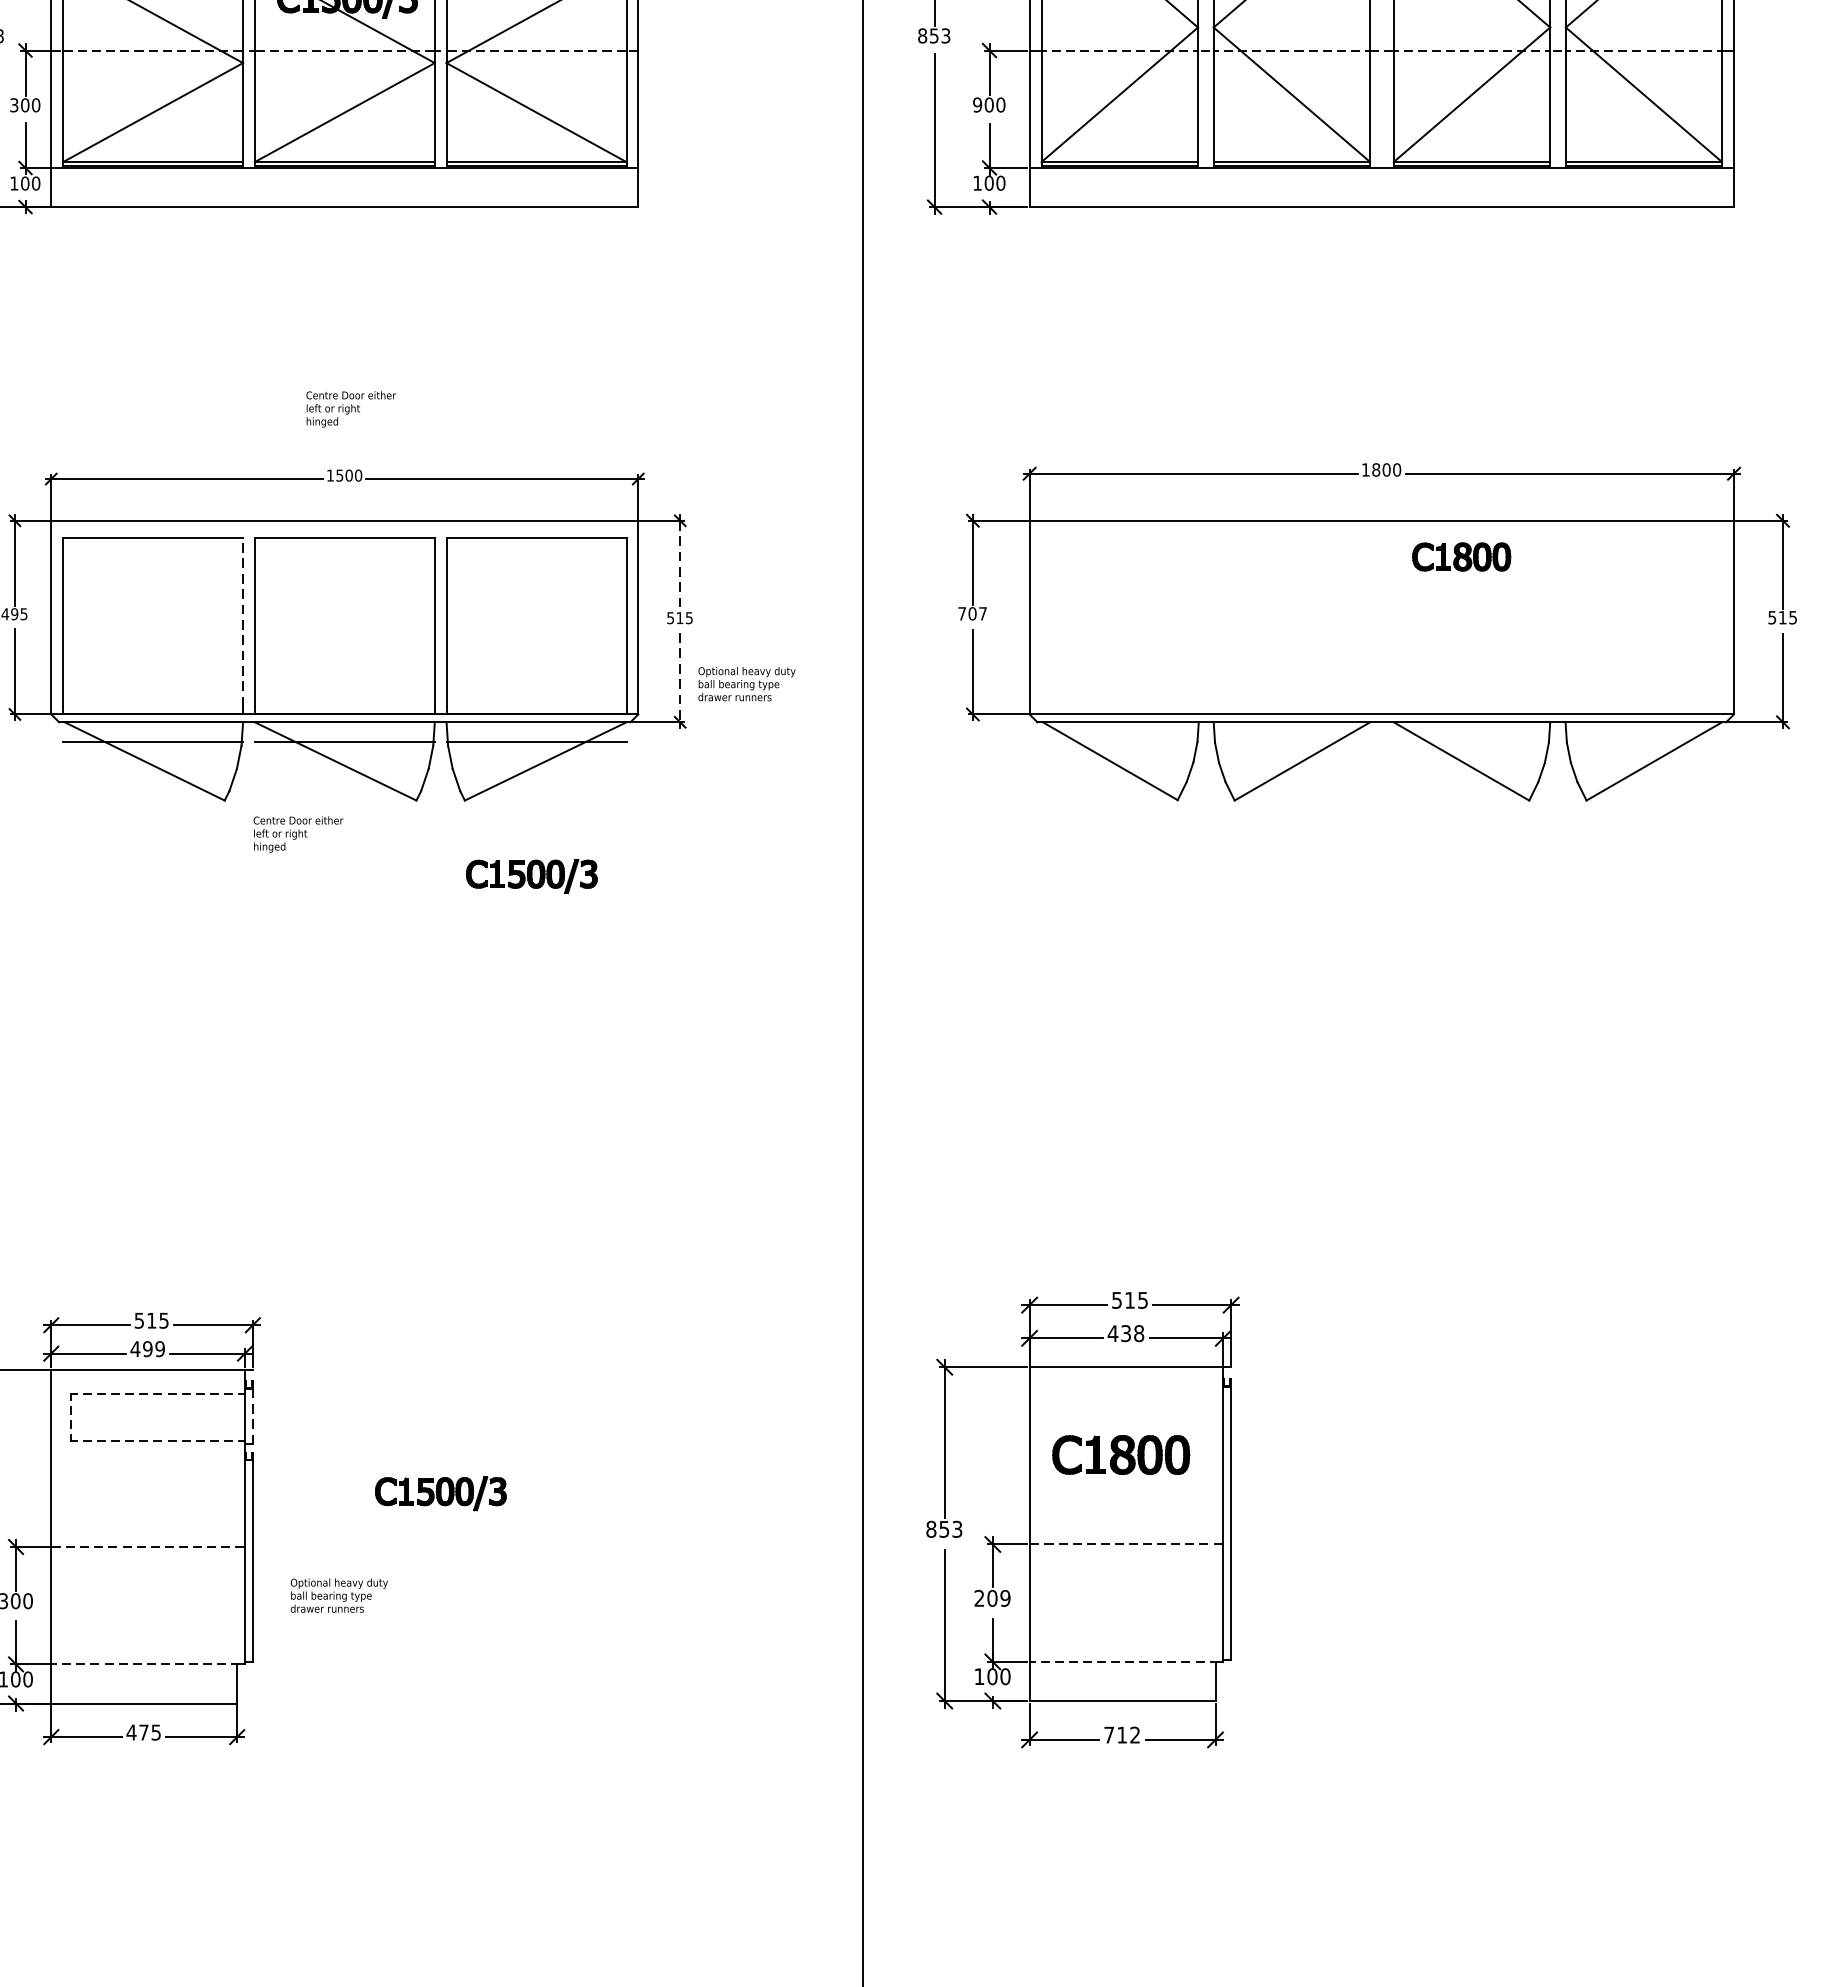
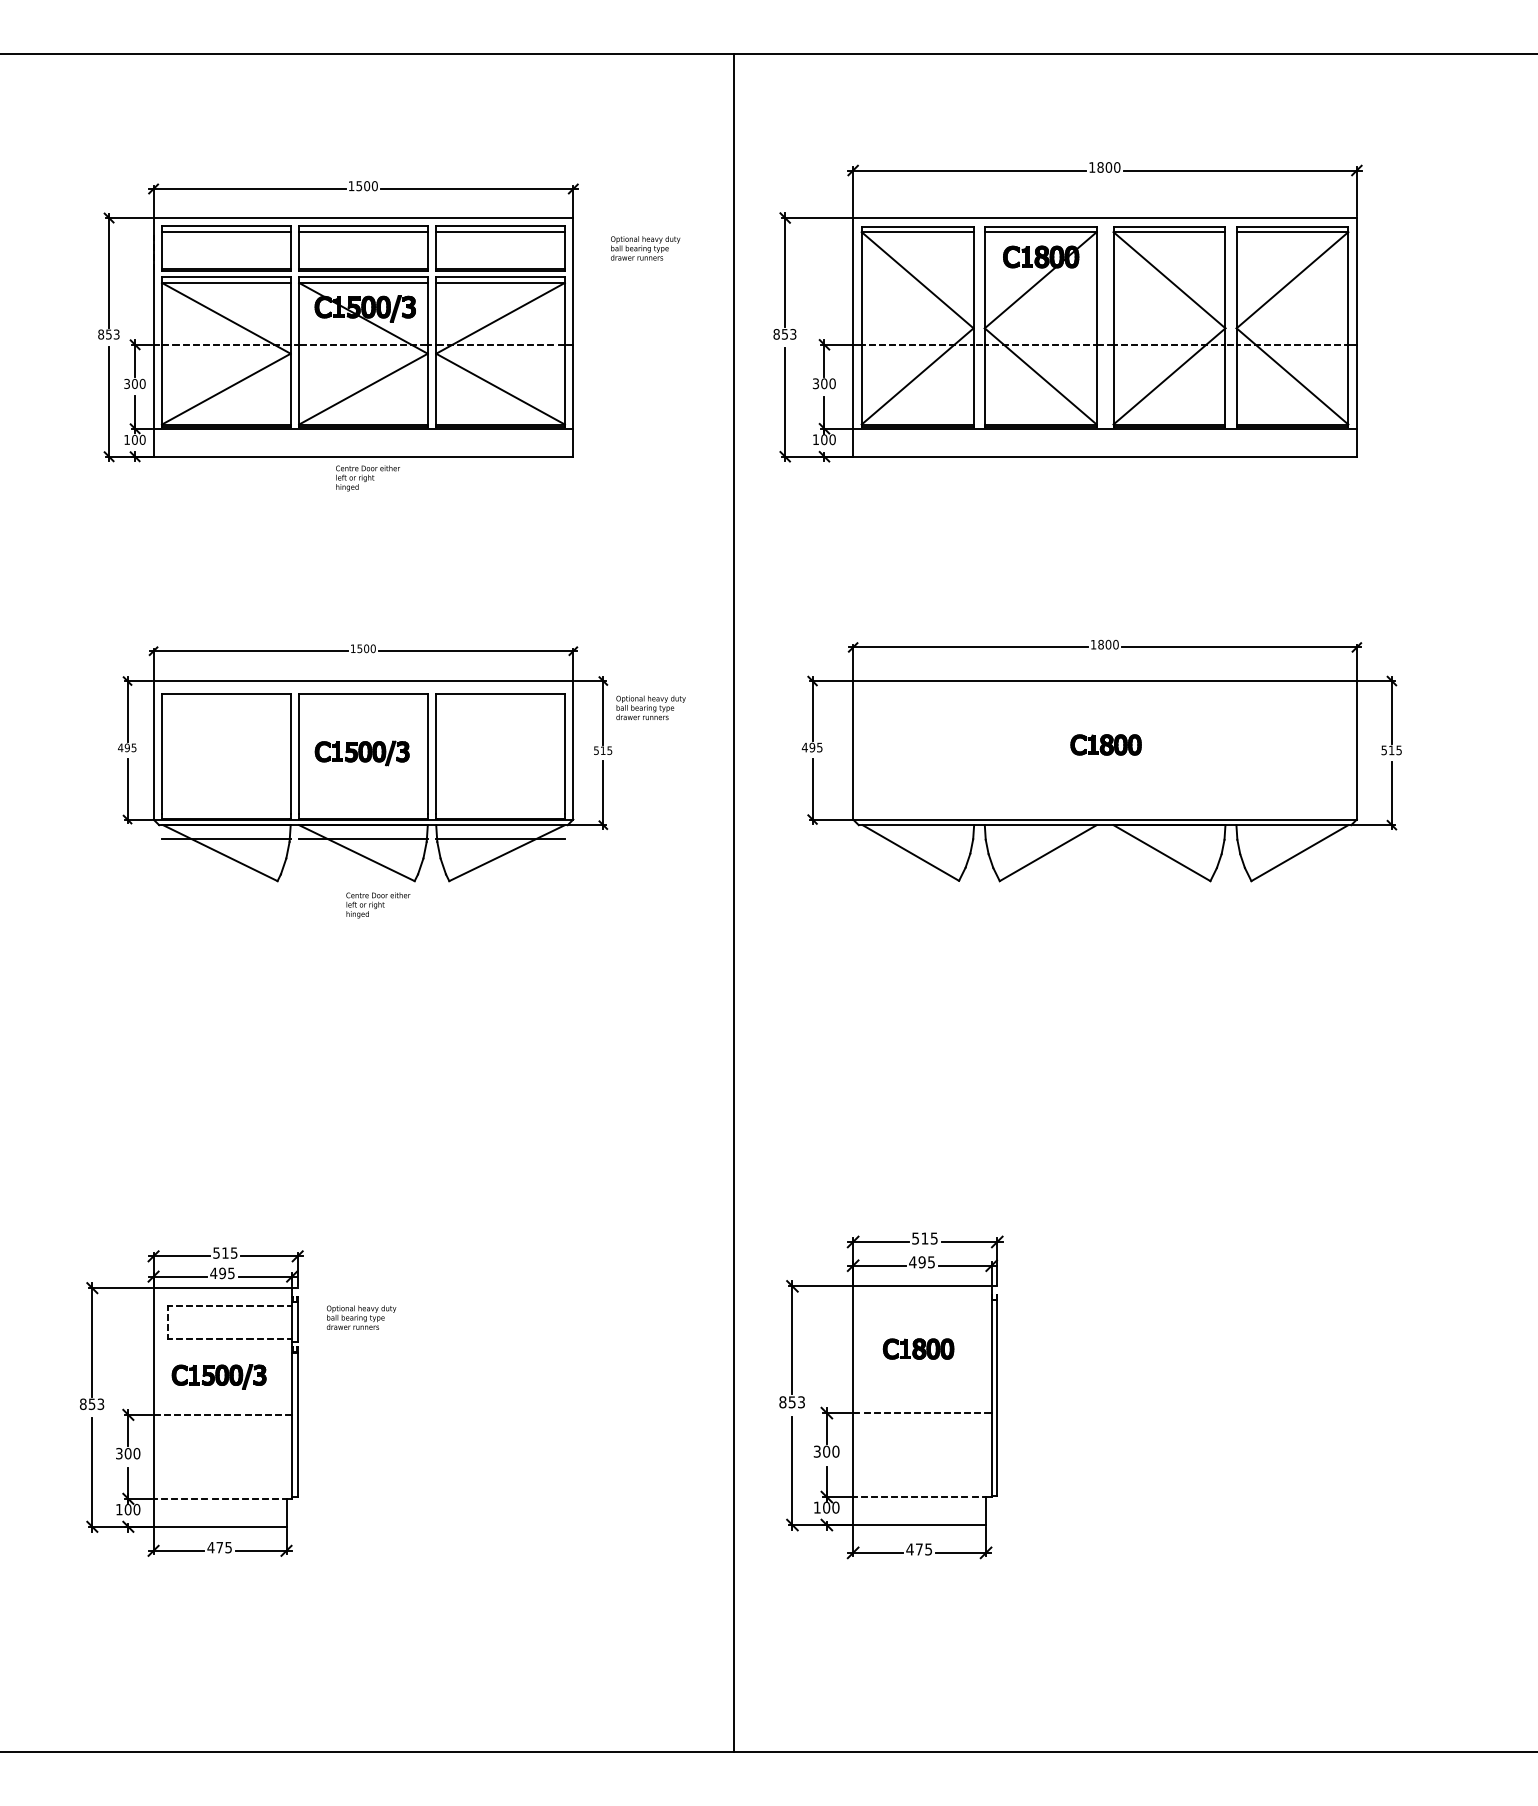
text: (976, 104) -> (815, 383), 900 -> 300
text: (350, 409) -> (367, 478), moved
part: (1460, 556) -> (1105, 744), moved
line: (680, 564) -> (603, 712), dashed -> solid
text: (971, 613) -> (811, 747), 707 -> 495
line: (242, 622) -> (290, 753), dashed -> solid
line: (680, 678) -> (603, 793), dashed -> solid
text: (746, 683) -> (650, 707), moved
text: (298, 834) -> (378, 905), moved
part: (530, 876) -> (361, 753), moved
text: (1132, 1333) -> (926, 1262), 438 -> 495
text: (160, 1347) -> (231, 1272), 499 -> 495
line: (252, 1416) -> (297, 1321), dashed -> solid
part: (1120, 1454) -> (918, 1348), size x0.71
part: (439, 1493) -> (218, 1376), moved
text: (339, 1595) -> (361, 1317), moved
text: (992, 1598) -> (826, 1451), 209 -> 300
text: (1120, 1735) -> (918, 1549), 712 -> 475

